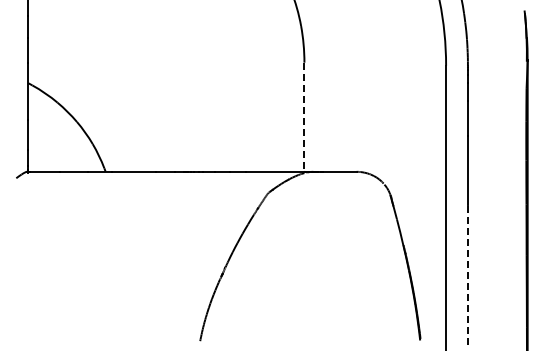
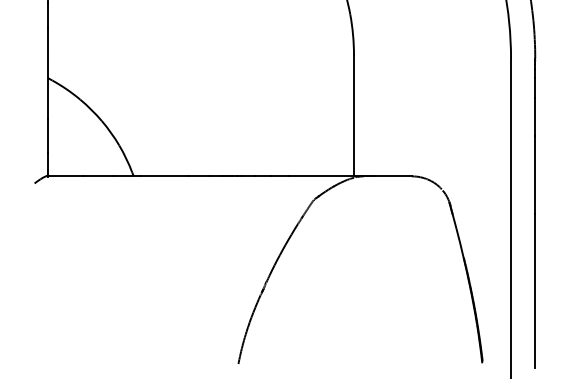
line: (304, 117) -> (354, 116), dashed -> solid
line: (467, 275) -> (534, 291), dashed -> solid

